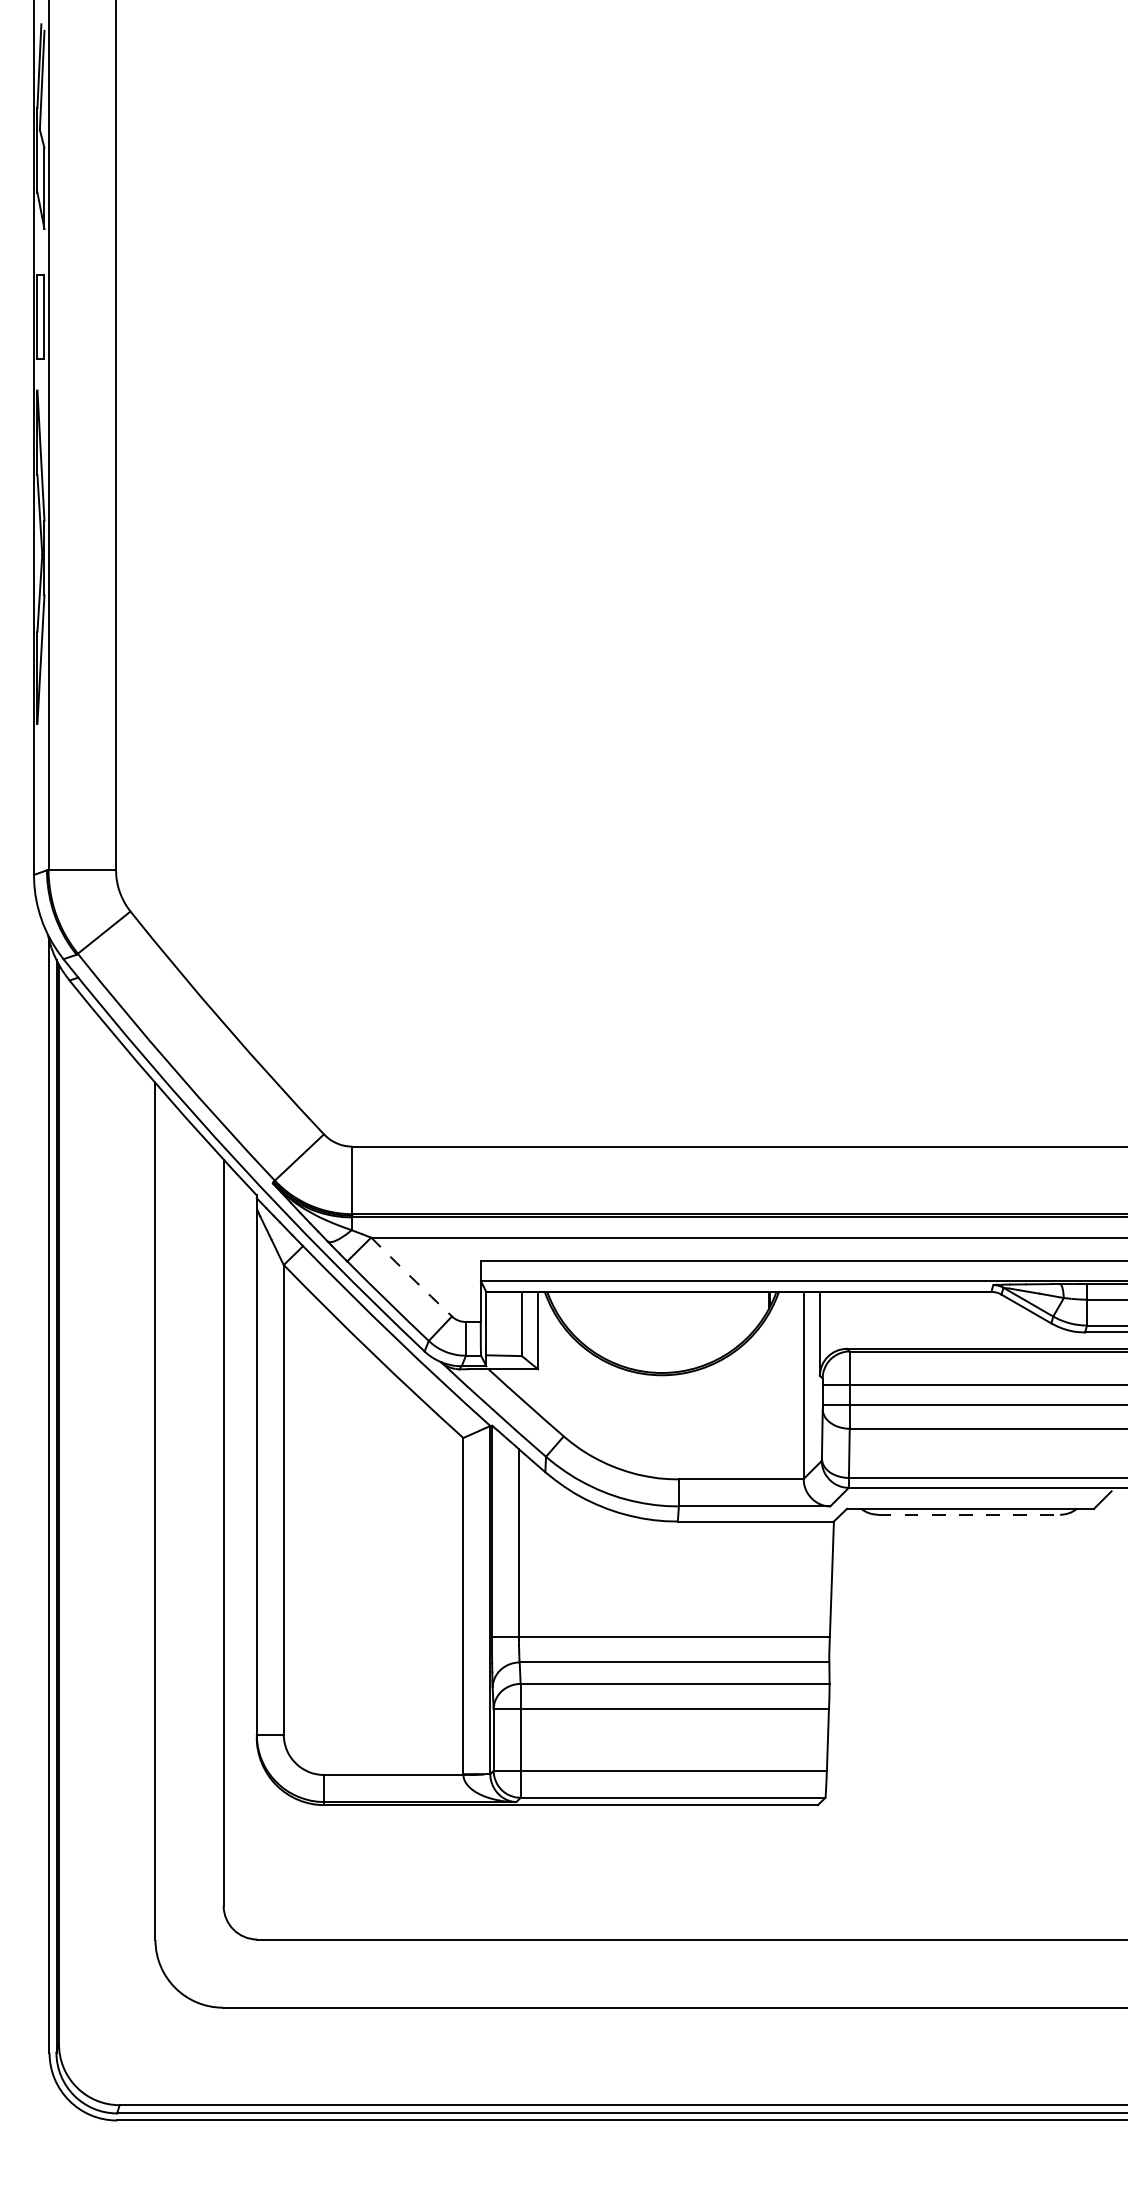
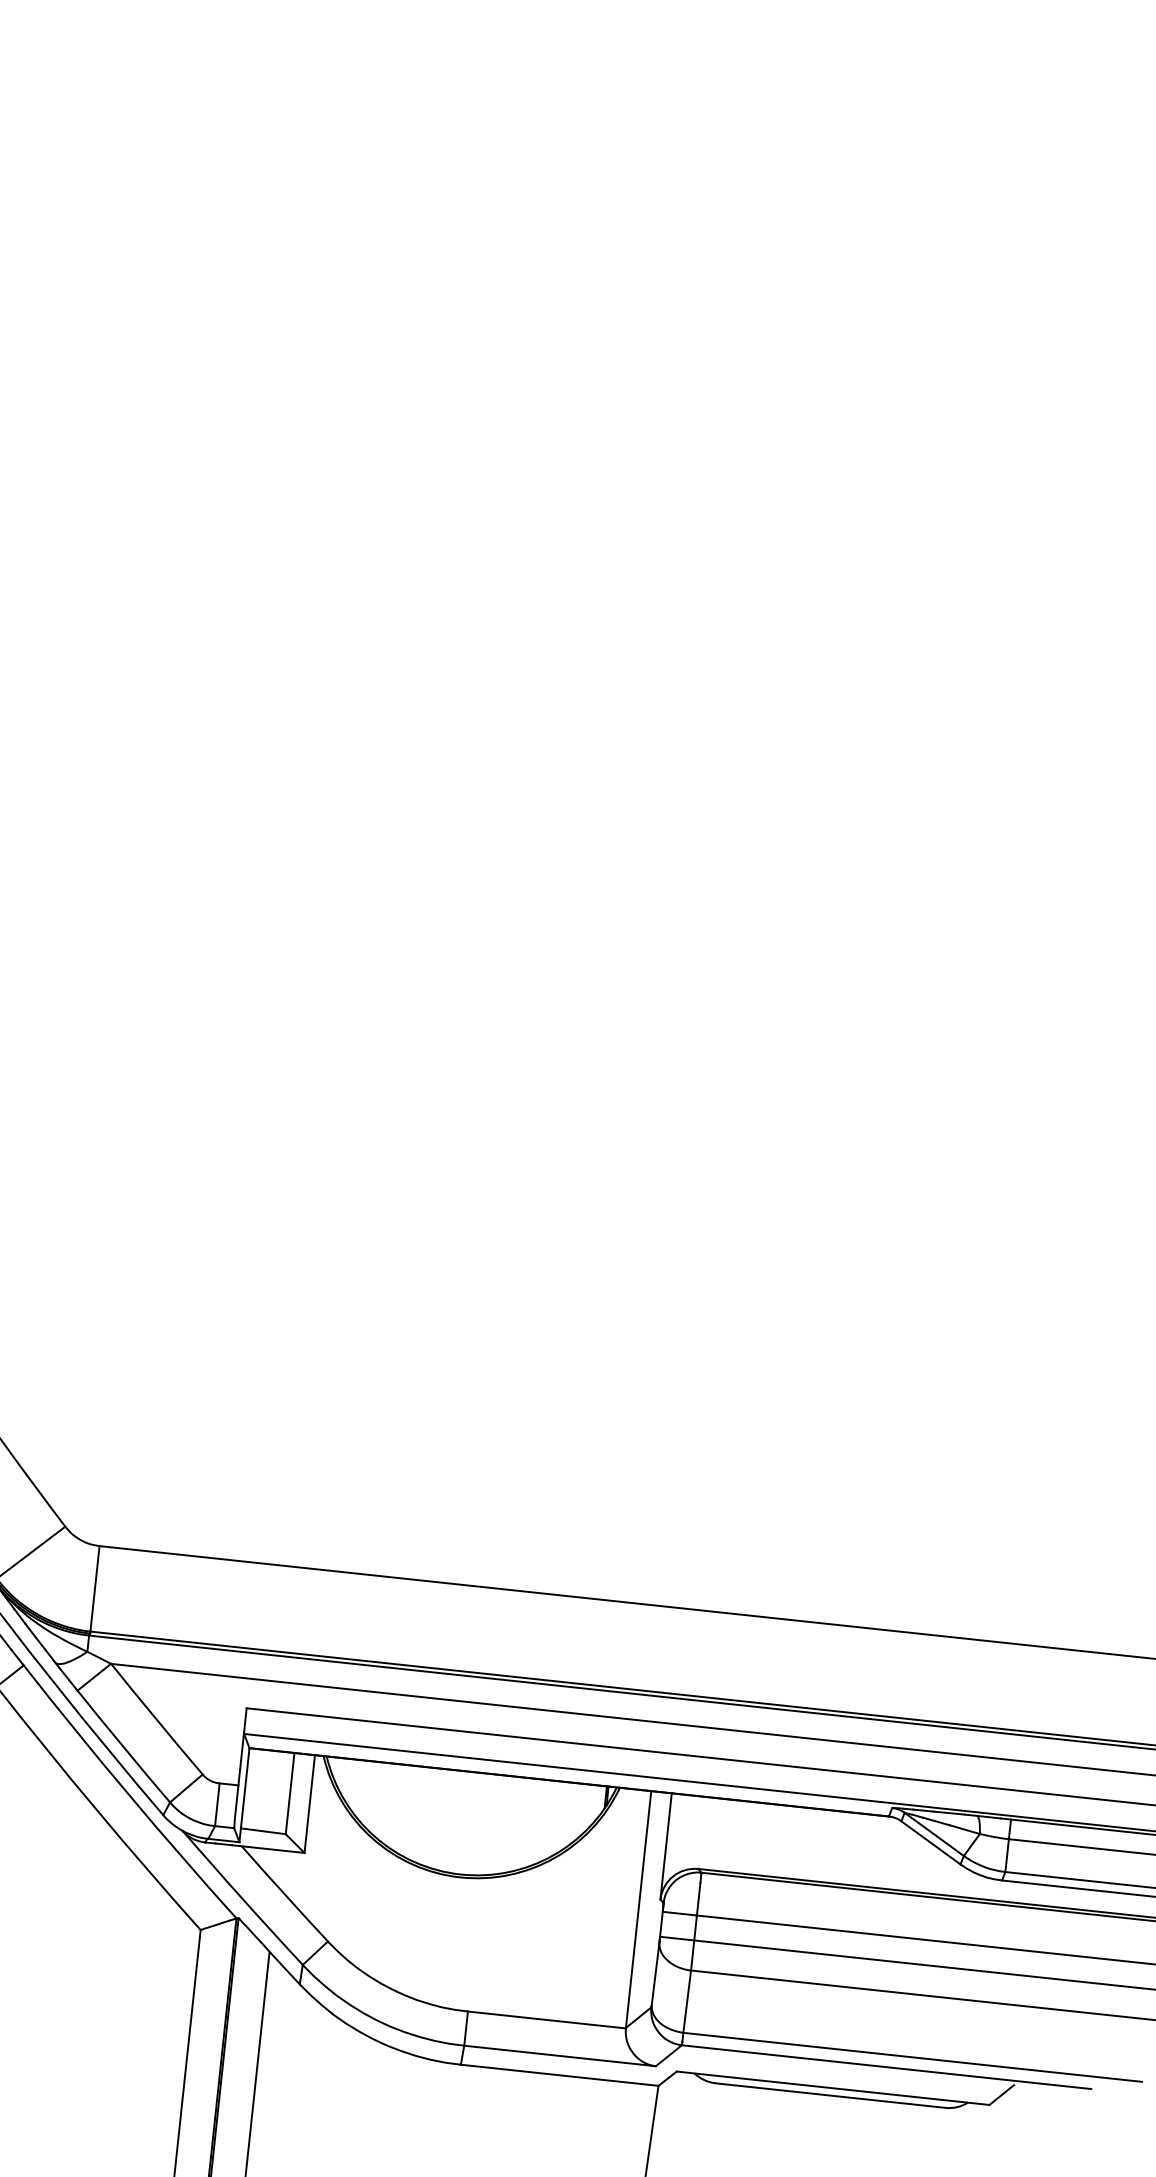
arc: (411, 1277) -> (156, 1719), dashed -> solid
line: (969, 1514) -> (831, 2095), dashed -> solid

